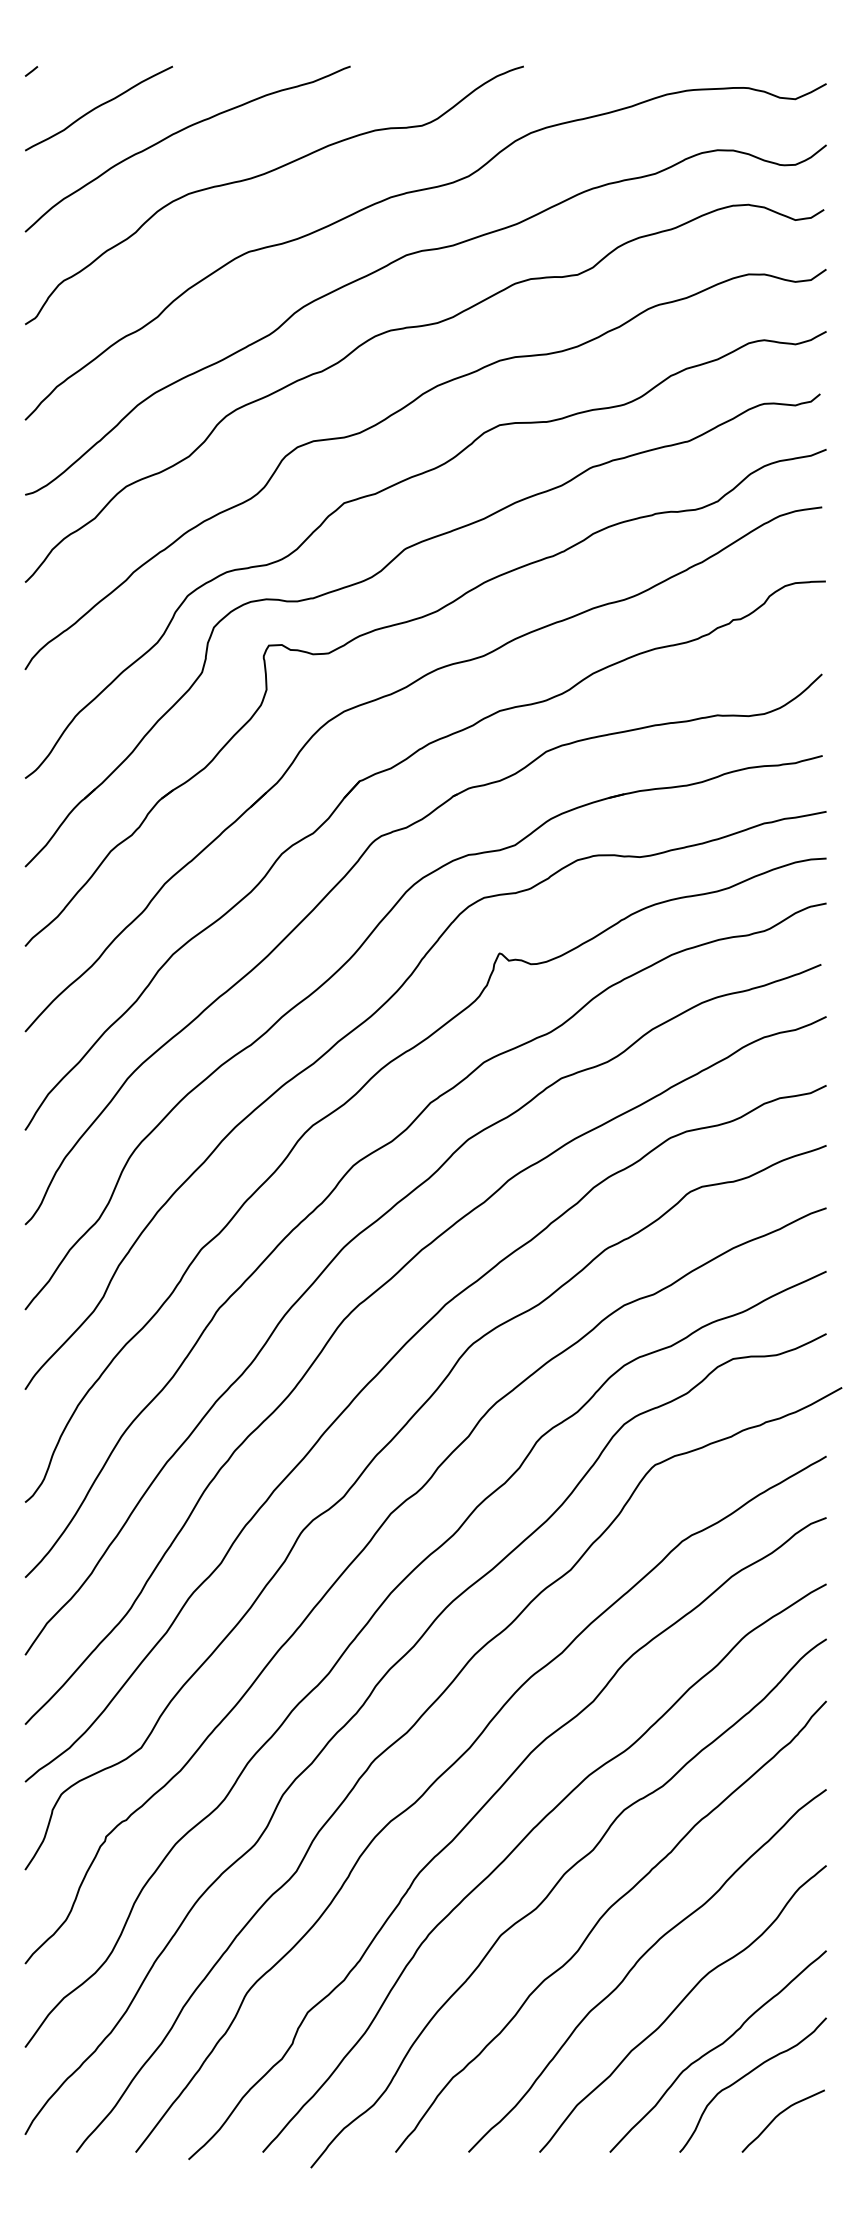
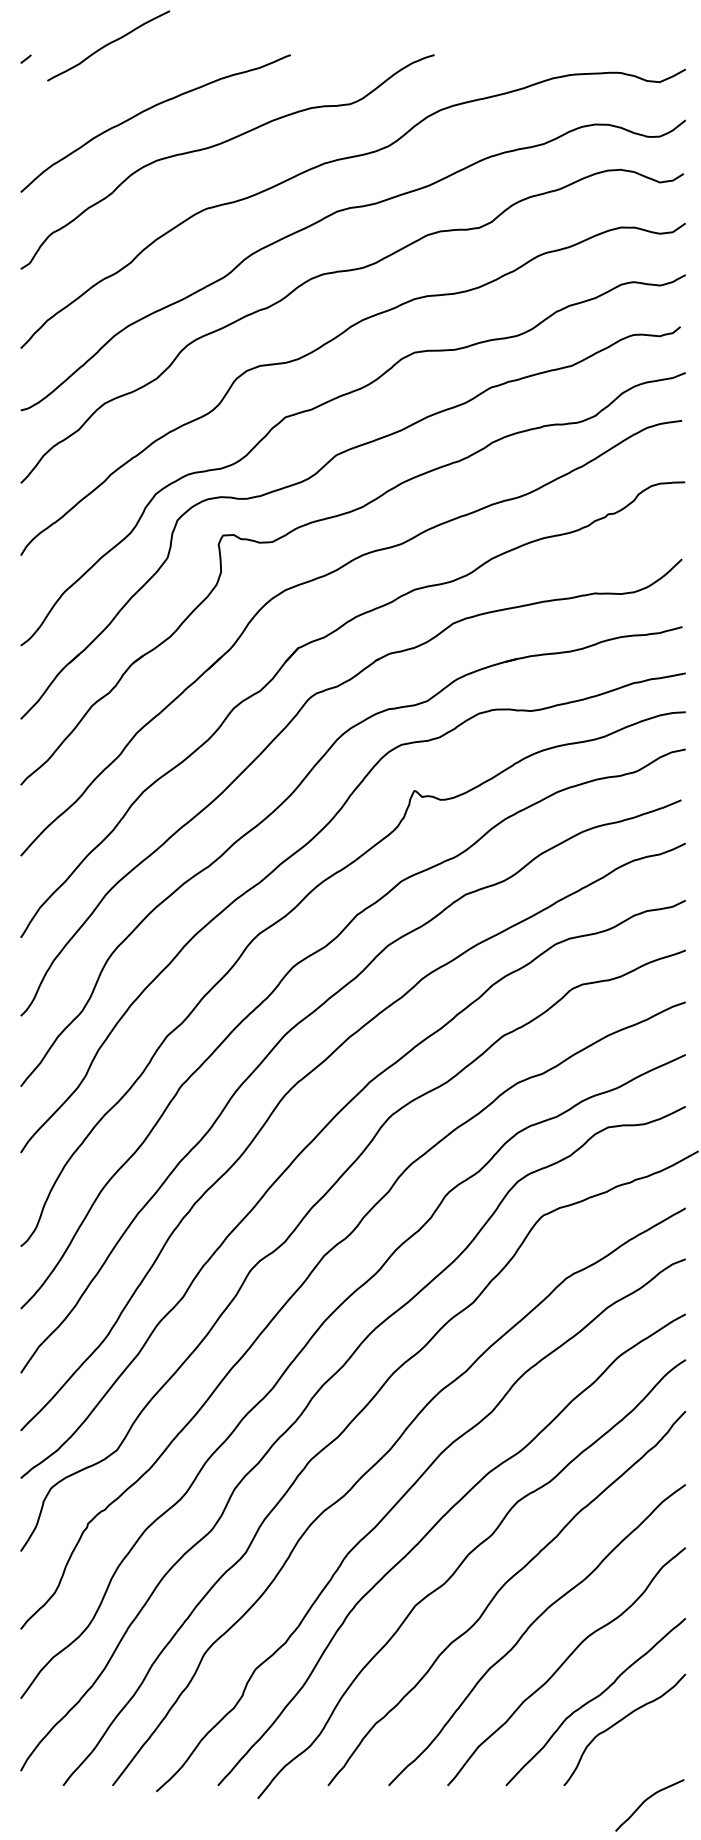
curve: (99, 107) -> (109, 45), moved
curve: (778, 2116) -> (645, 1801), moved

